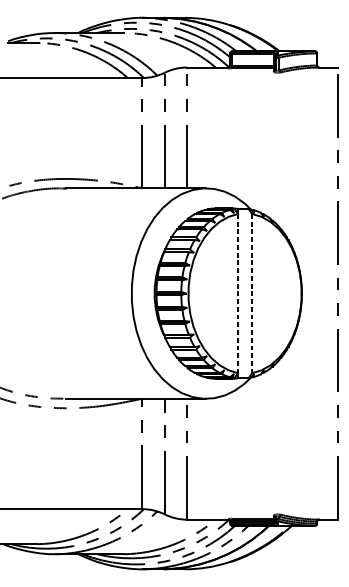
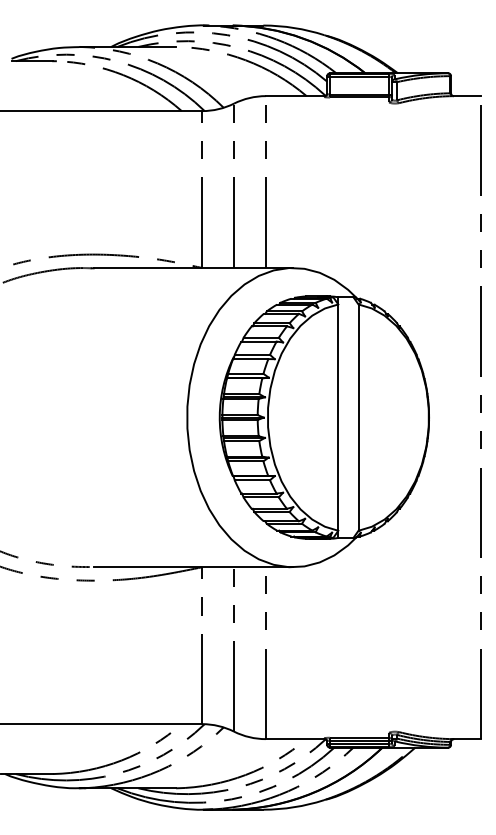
line: (238, 294) -> (338, 418), dashed -> solid
line: (252, 294) -> (358, 418), dashed -> solid

